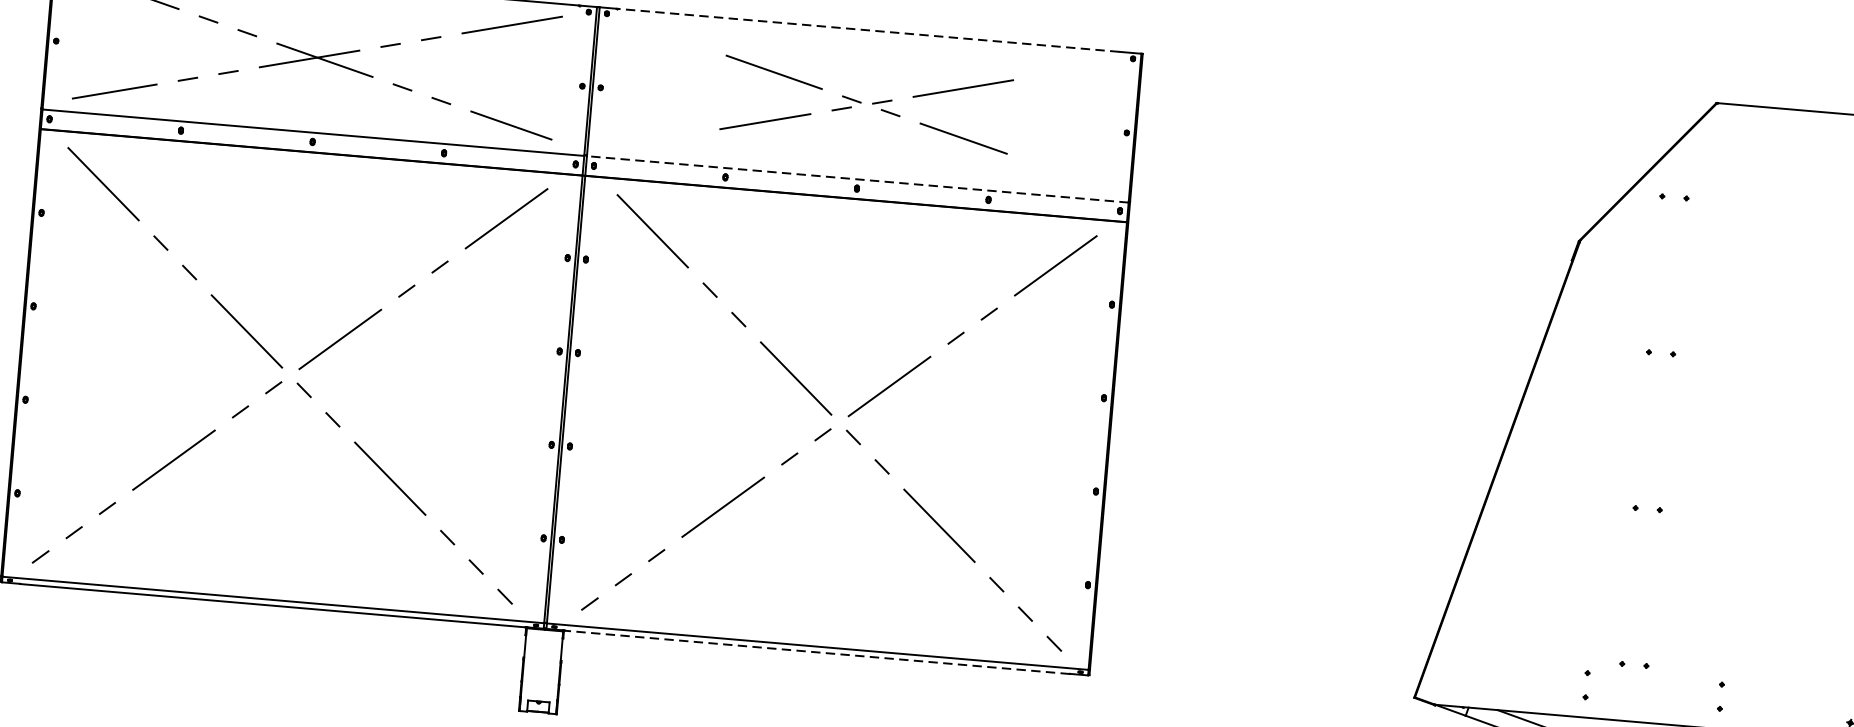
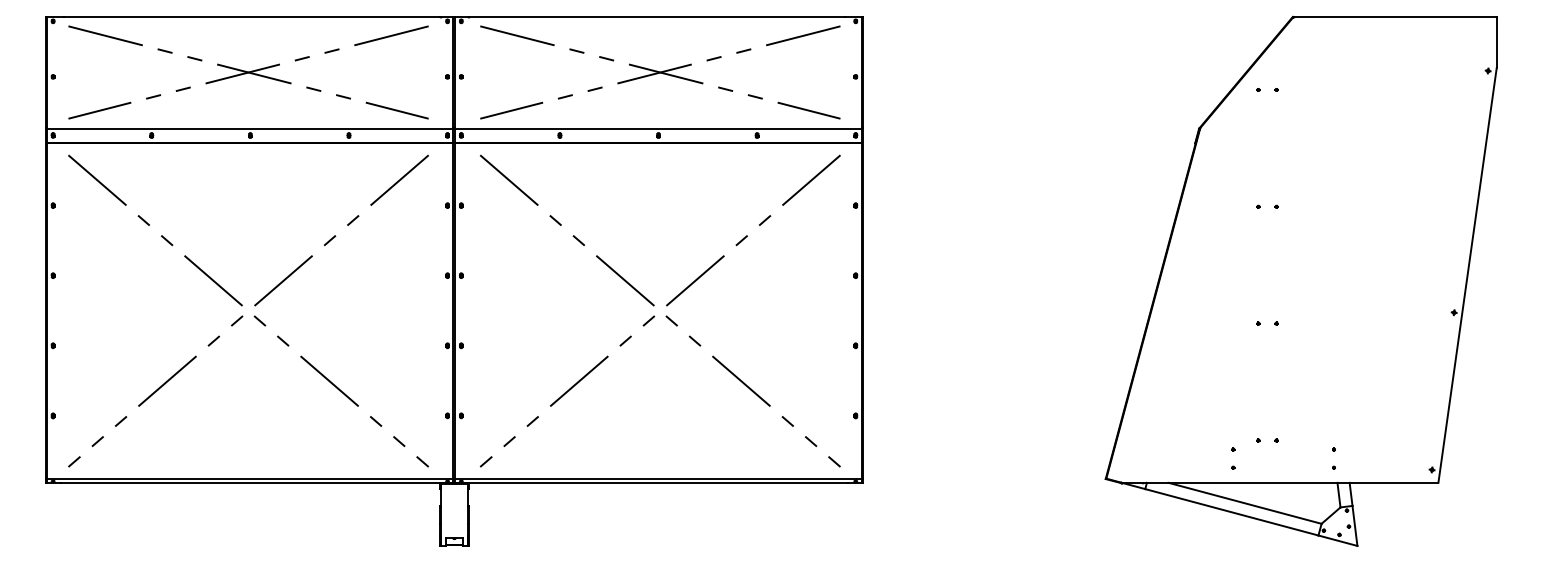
line: (869, 31) -> (657, 17), dashed -> solid
part: (866, 104) -> (660, 72), size x1.67
line: (857, 179) -> (658, 128), dashed -> solid
line: (817, 652) -> (658, 483), dashed -> solid

